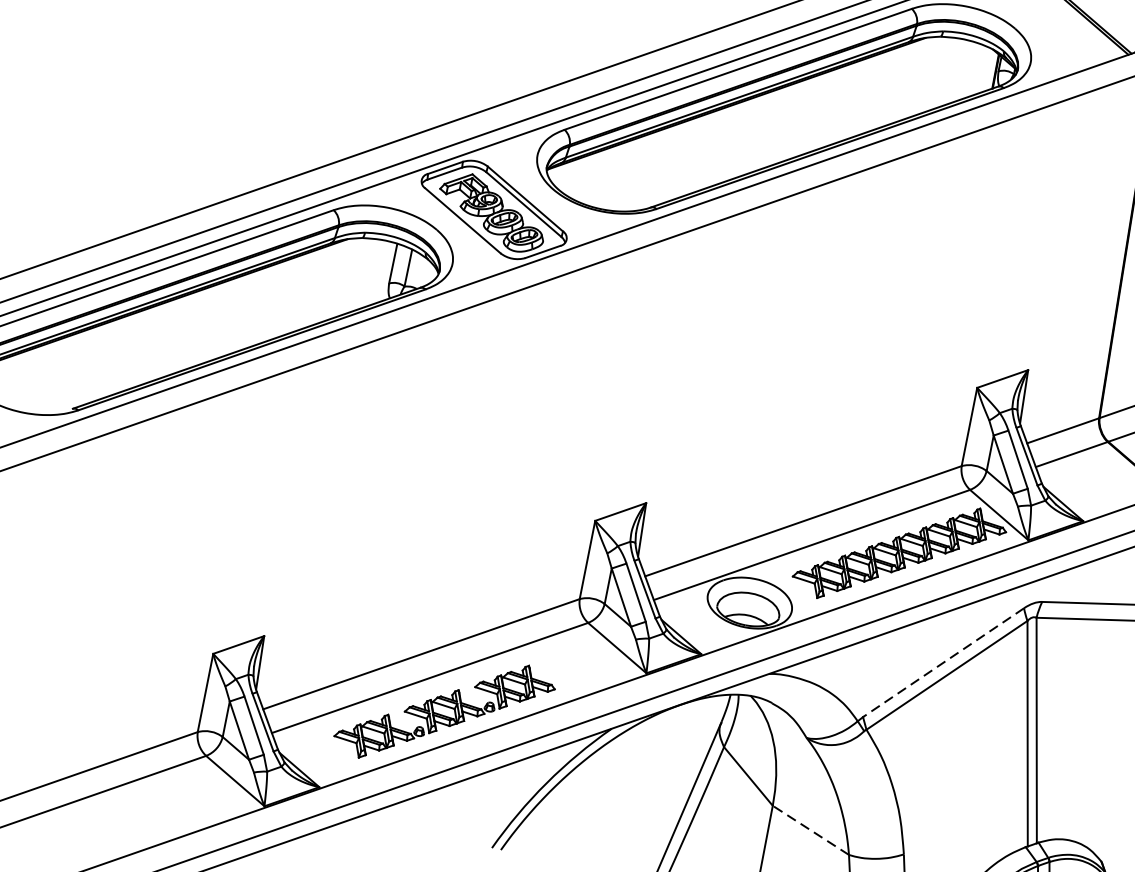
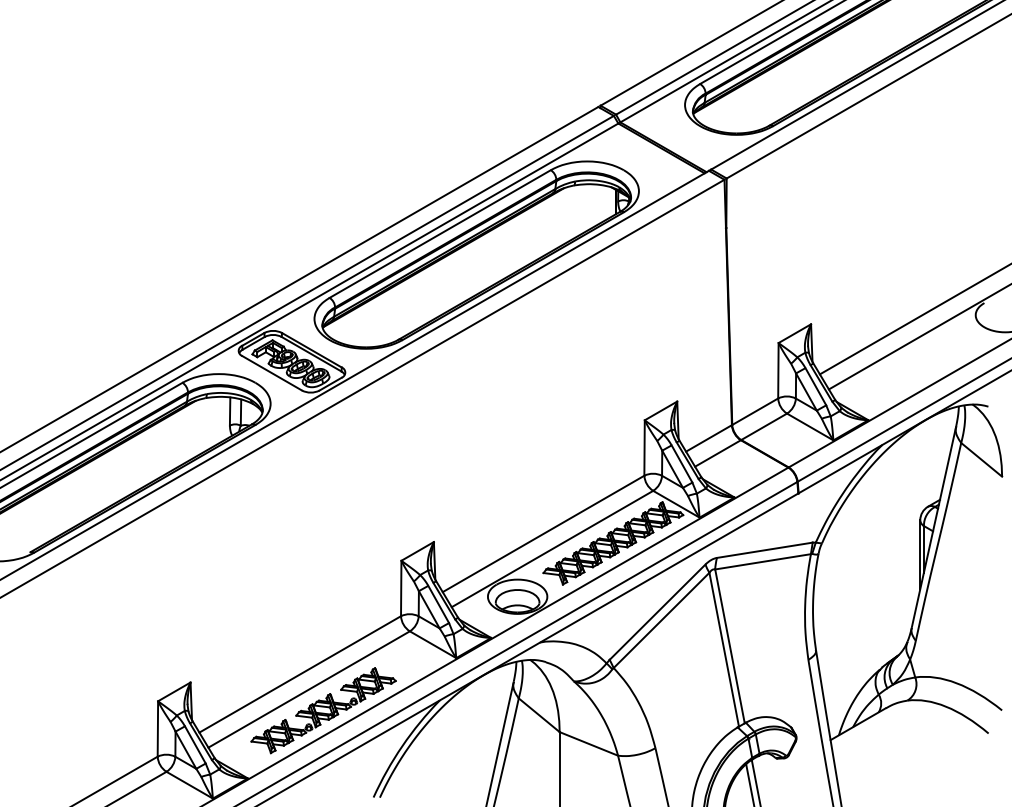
line: (943, 663) -> (657, 612), dashed -> solid
line: (810, 829) -> (588, 743), dashed -> solid

